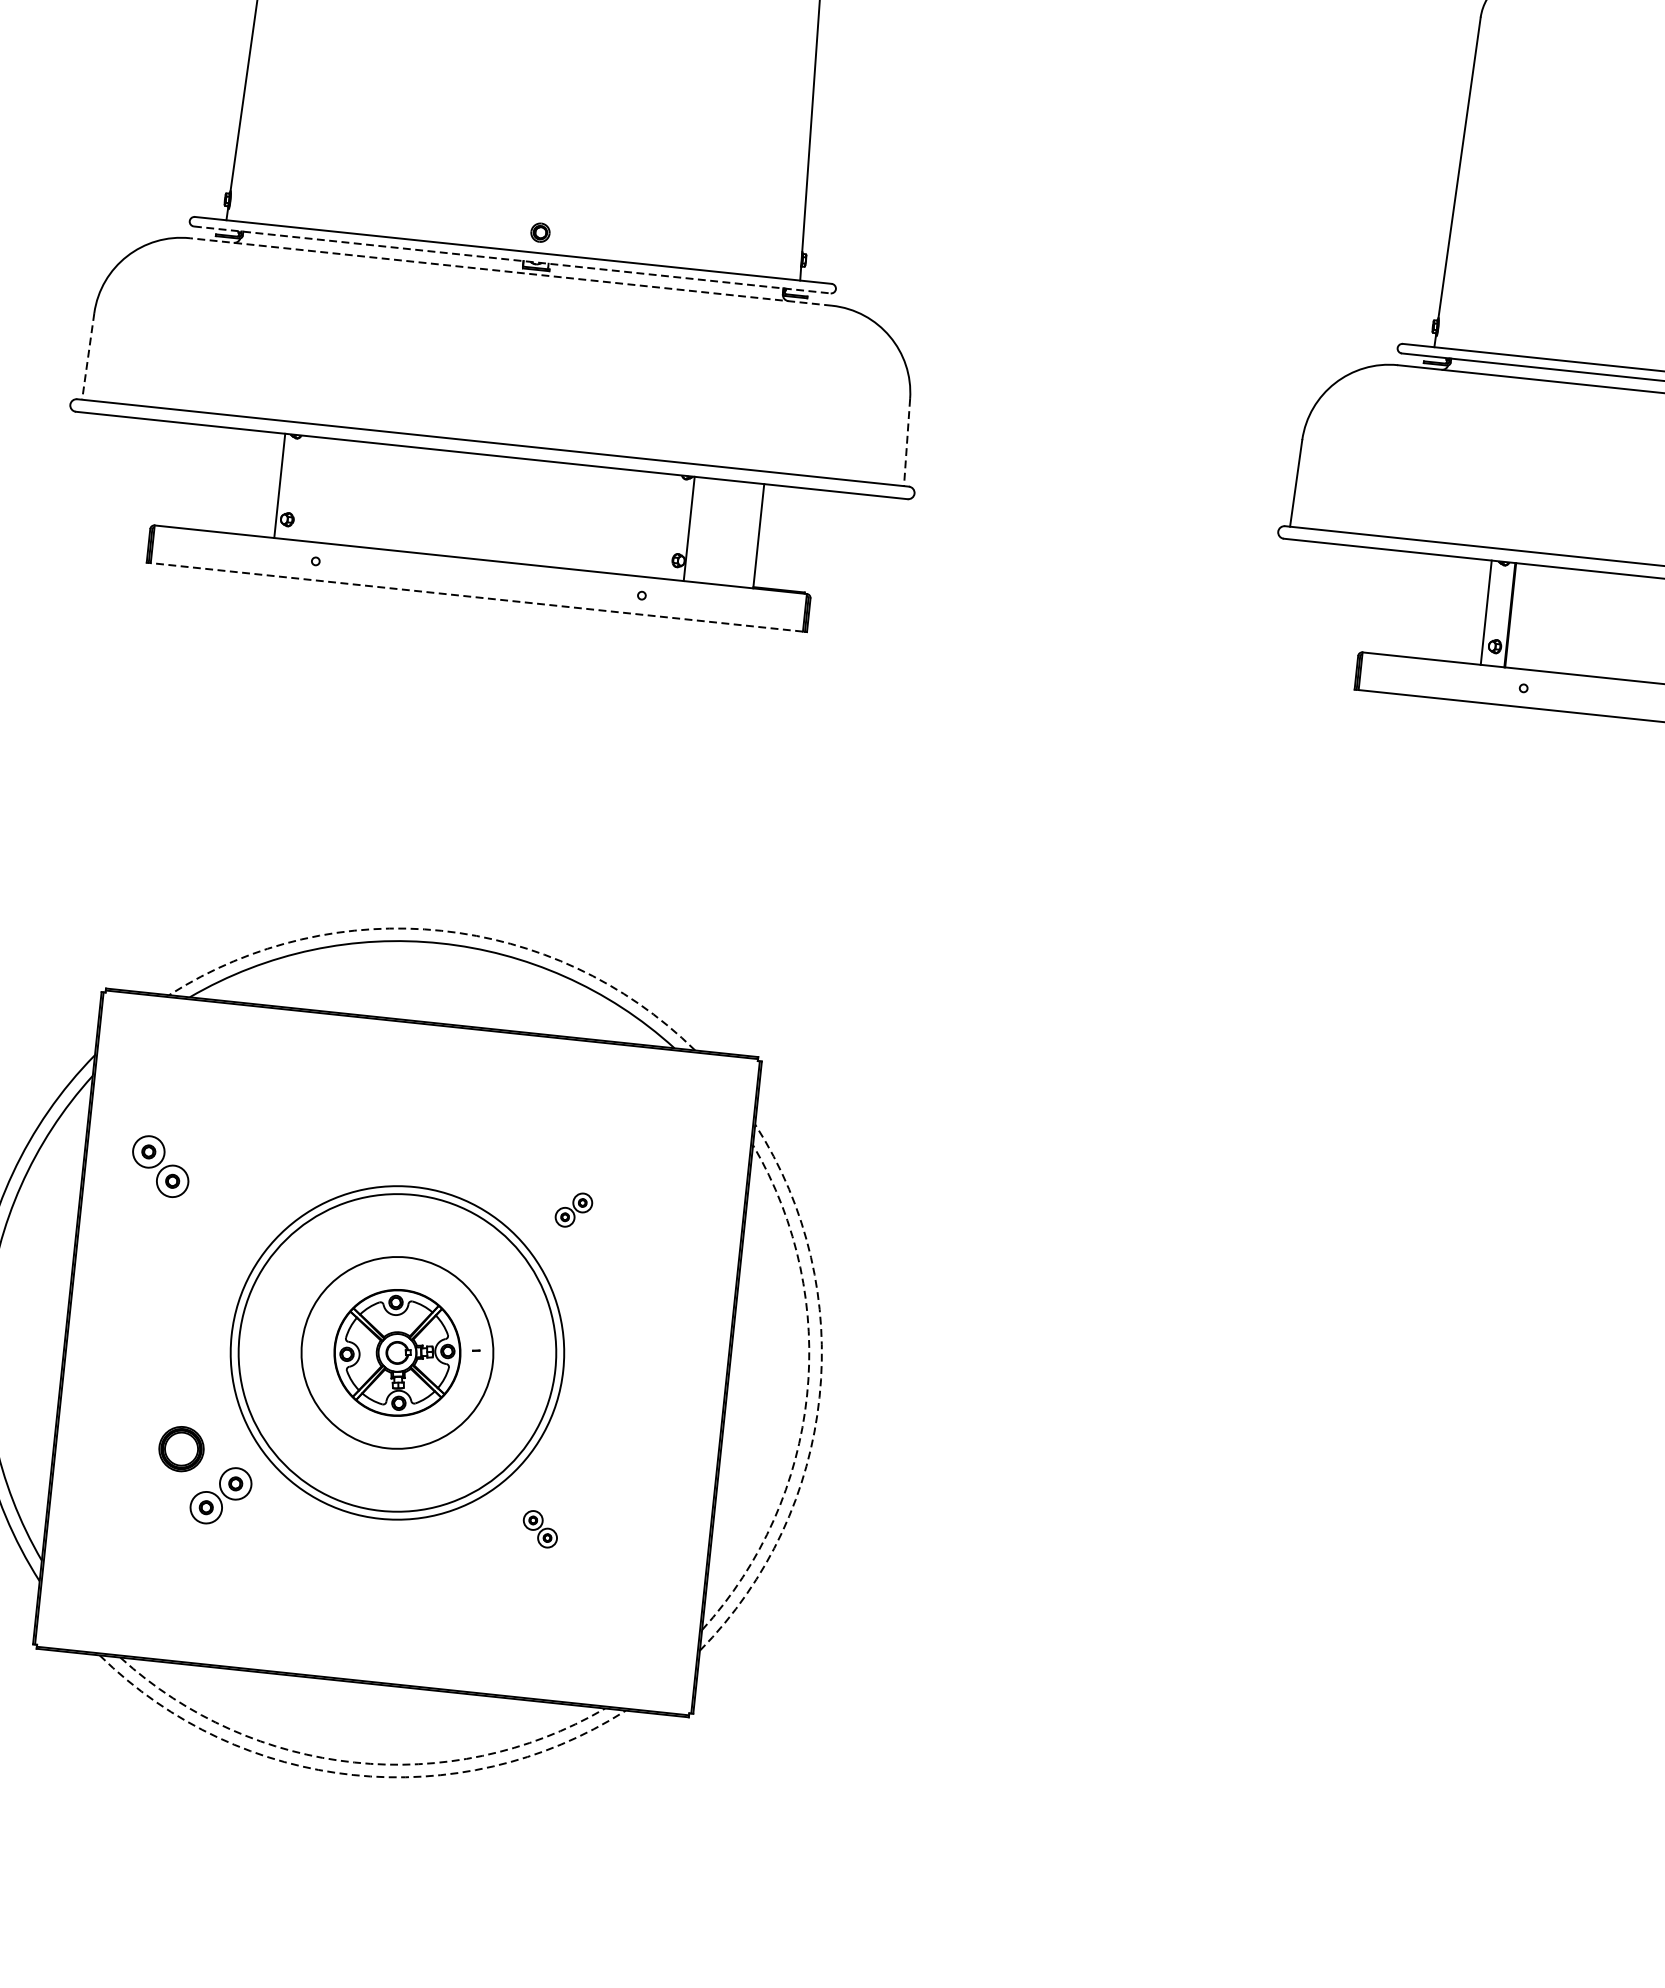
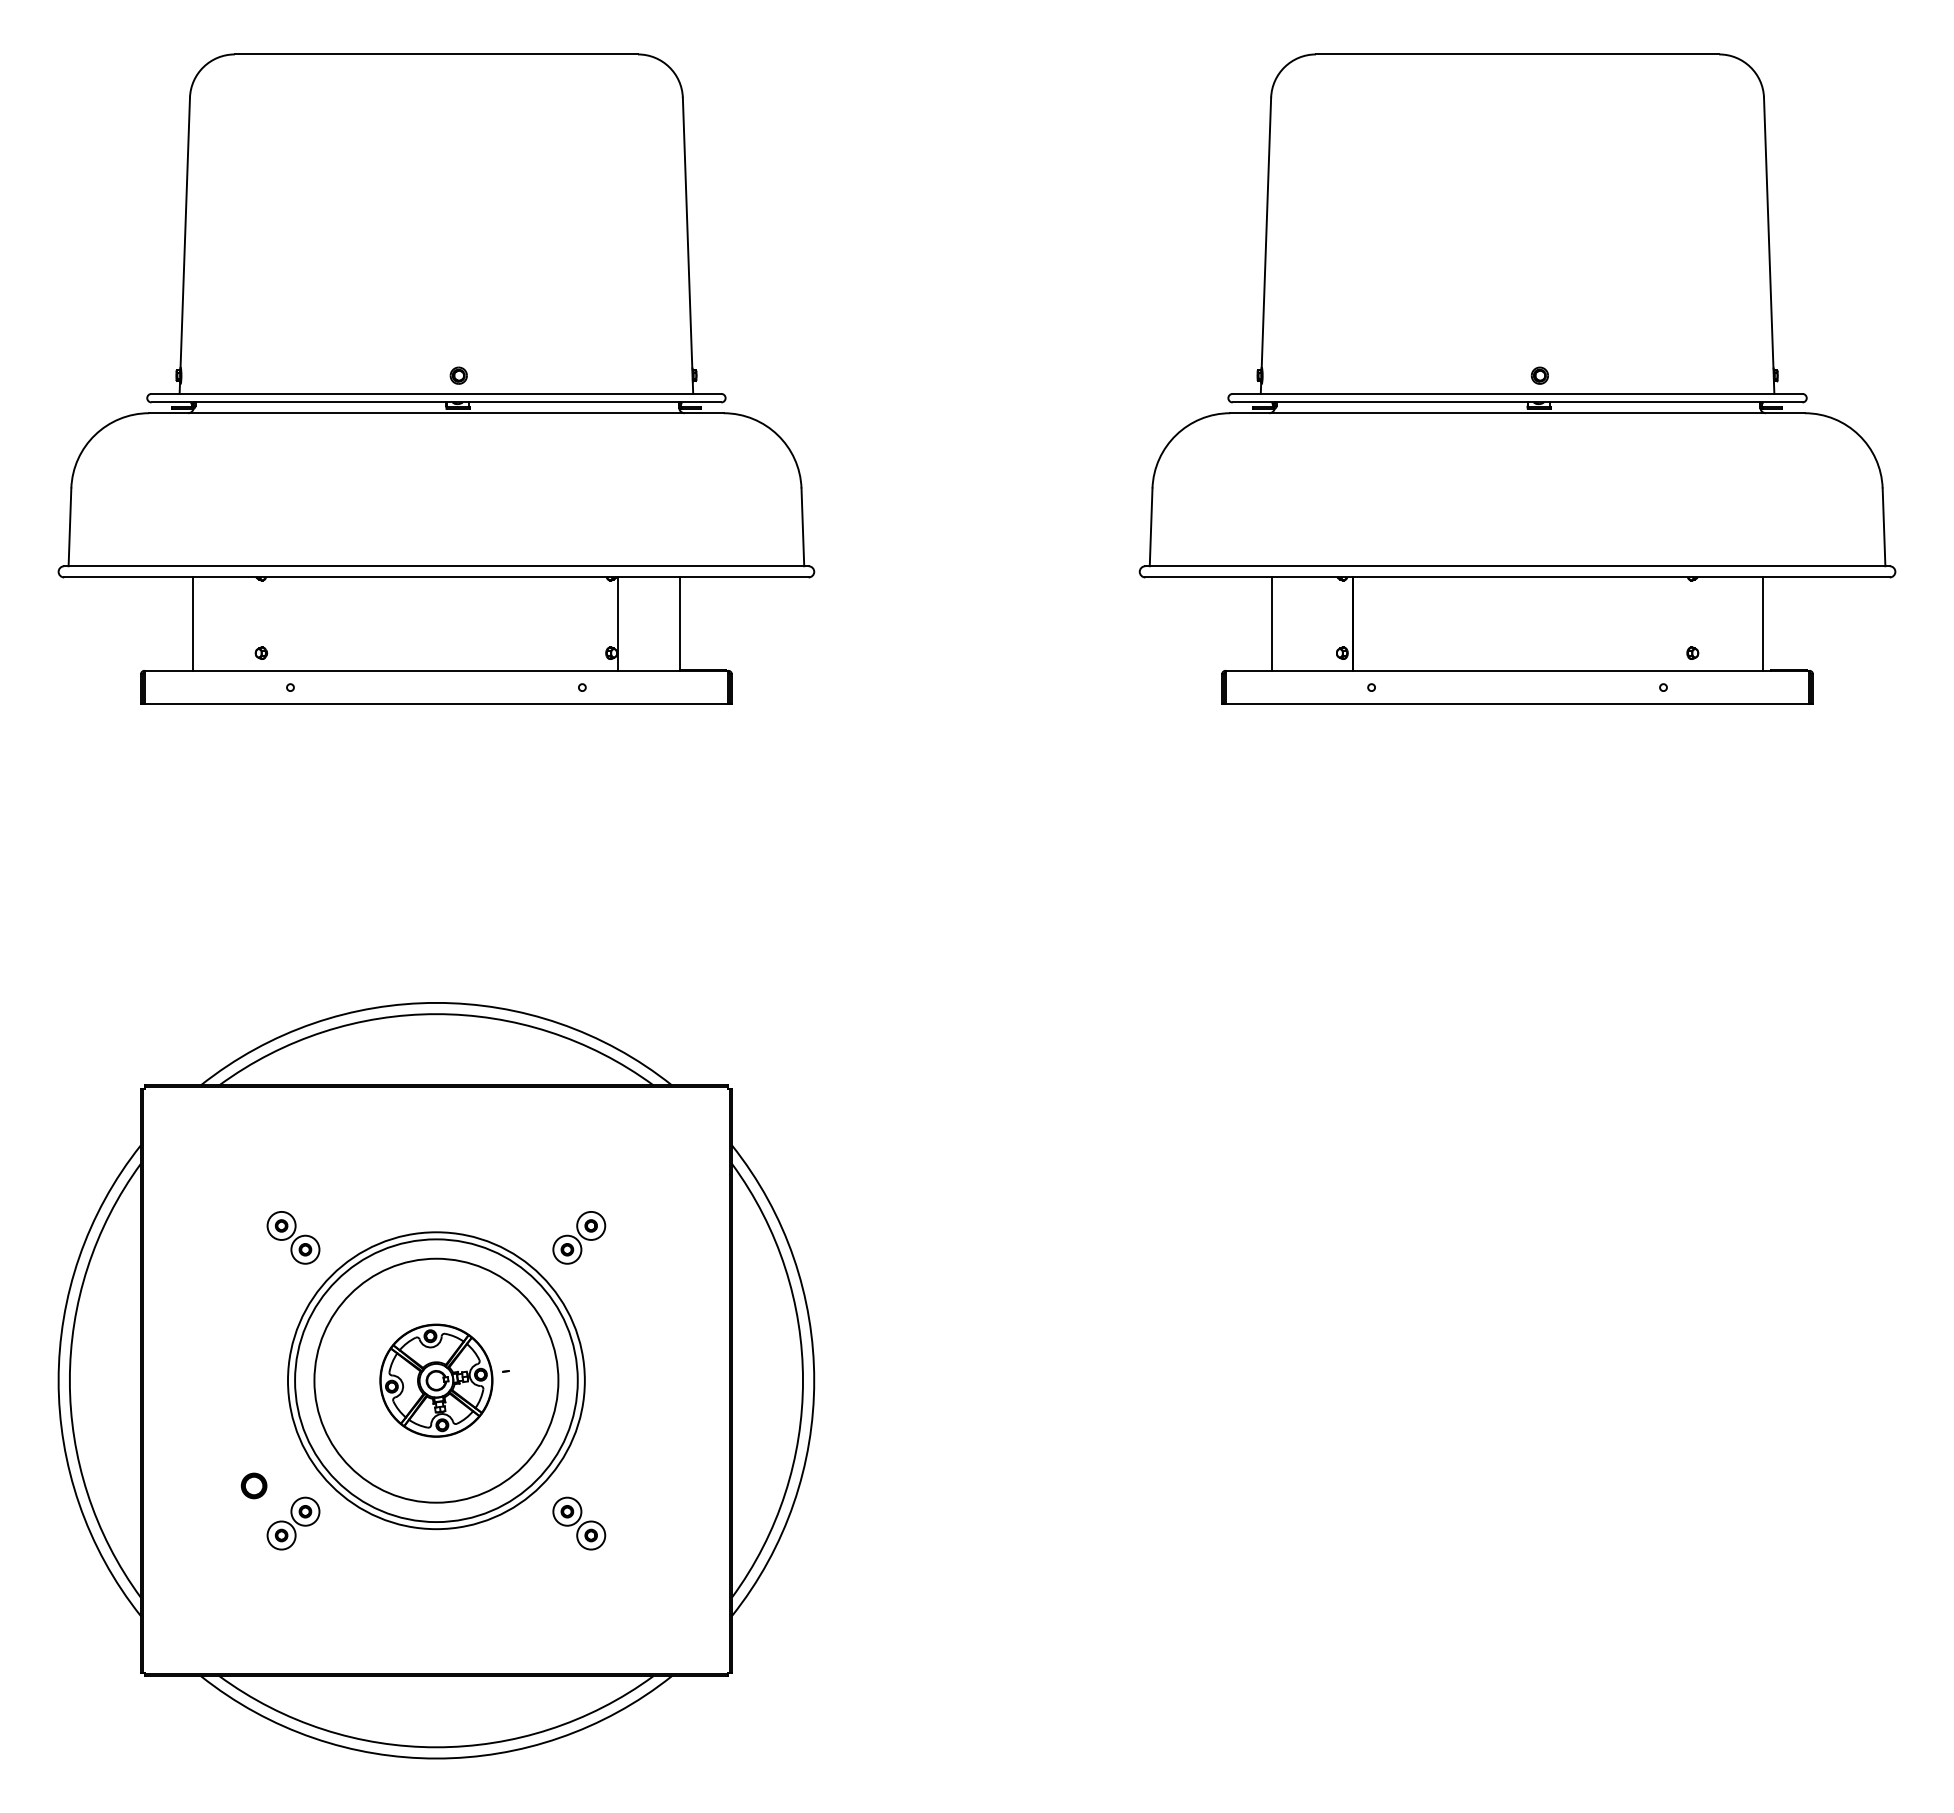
line: (512, 260) -> (436, 402), dashed -> solid
line: (510, 272) -> (435, 413), dashed -> solid
line: (87, 356) -> (69, 527), dashed -> solid
line: (906, 442) -> (802, 527), dashed -> solid
line: (279, 485) -> (192, 623), moved
line: (476, 597) -> (436, 704), dashed -> solid
line: (1486, 612) -> (1272, 623), moved
arc: (441, 930) -> (436, 1002), dashed -> solid
part: (160, 1166) -> (293, 1237), moved
part: (574, 1209) -> (579, 1237), size x1.67
circle: (397, 1352) -> (436, 1380), size x1.43
arc: (807, 1395) -> (803, 1380), dashed -> solid
arc: (819, 1397) -> (814, 1380), dashed -> solid
part: (180, 1448) -> (253, 1485), size x0.62
part: (540, 1529) -> (579, 1523), size x1.67
arc: (354, 1762) -> (436, 1747), dashed -> solid
arc: (353, 1774) -> (436, 1758), dashed -> solid

